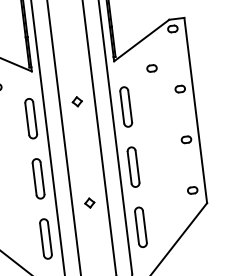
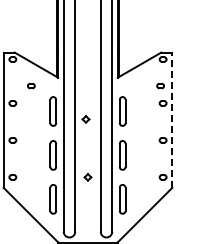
part: (151, 69) -> (160, 86), moved
part: (76, 101) -> (85, 119), moved
line: (195, 110) -> (172, 120), solid -> dashed

